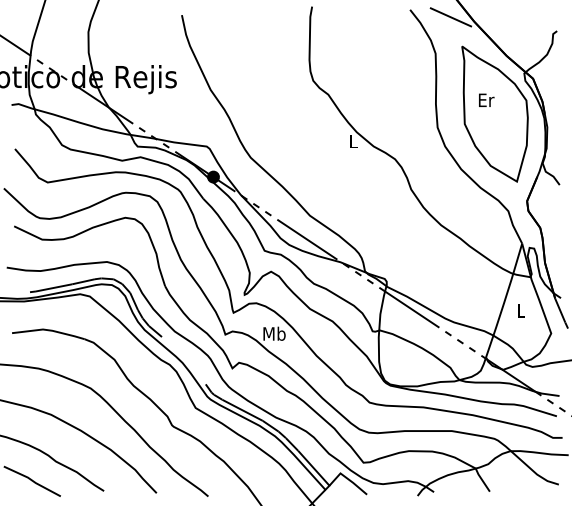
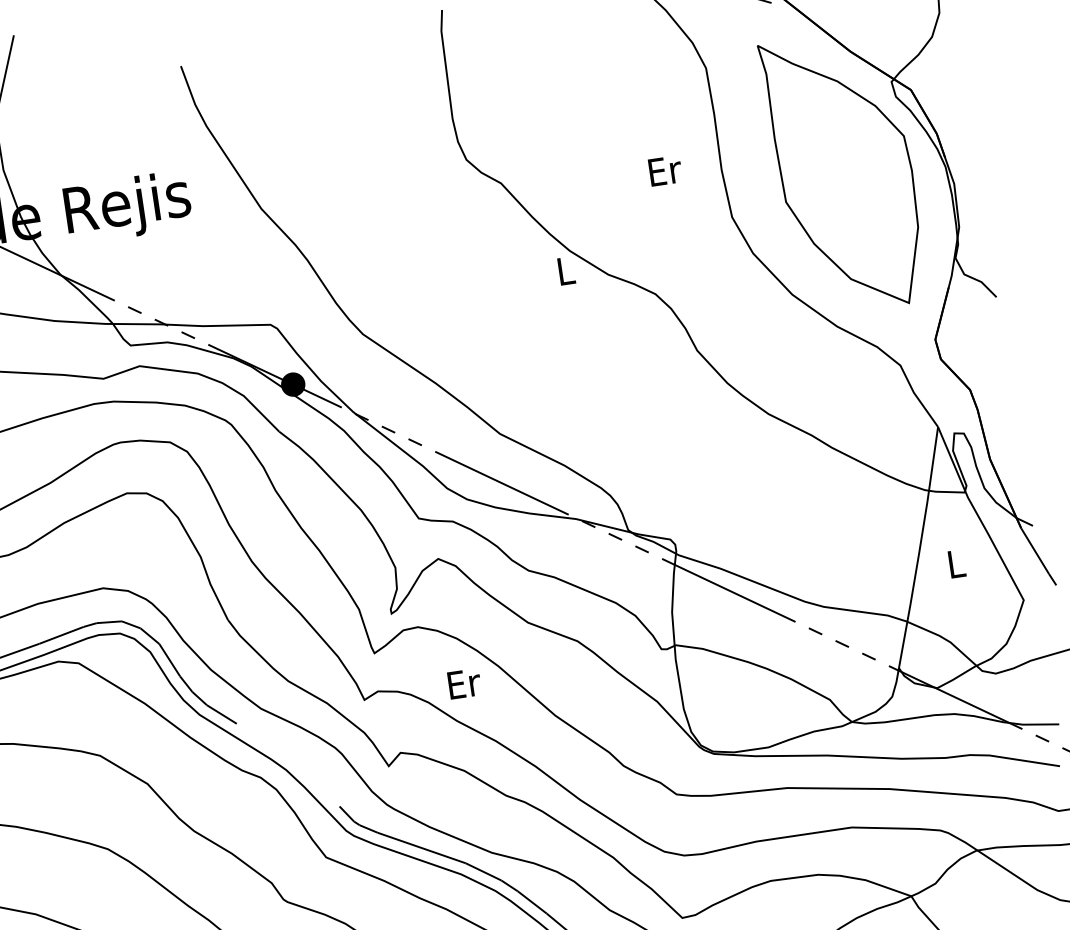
text: (486, 99) -> (664, 169), moved
text: (274, 333) -> (463, 682), Mb -> Er

